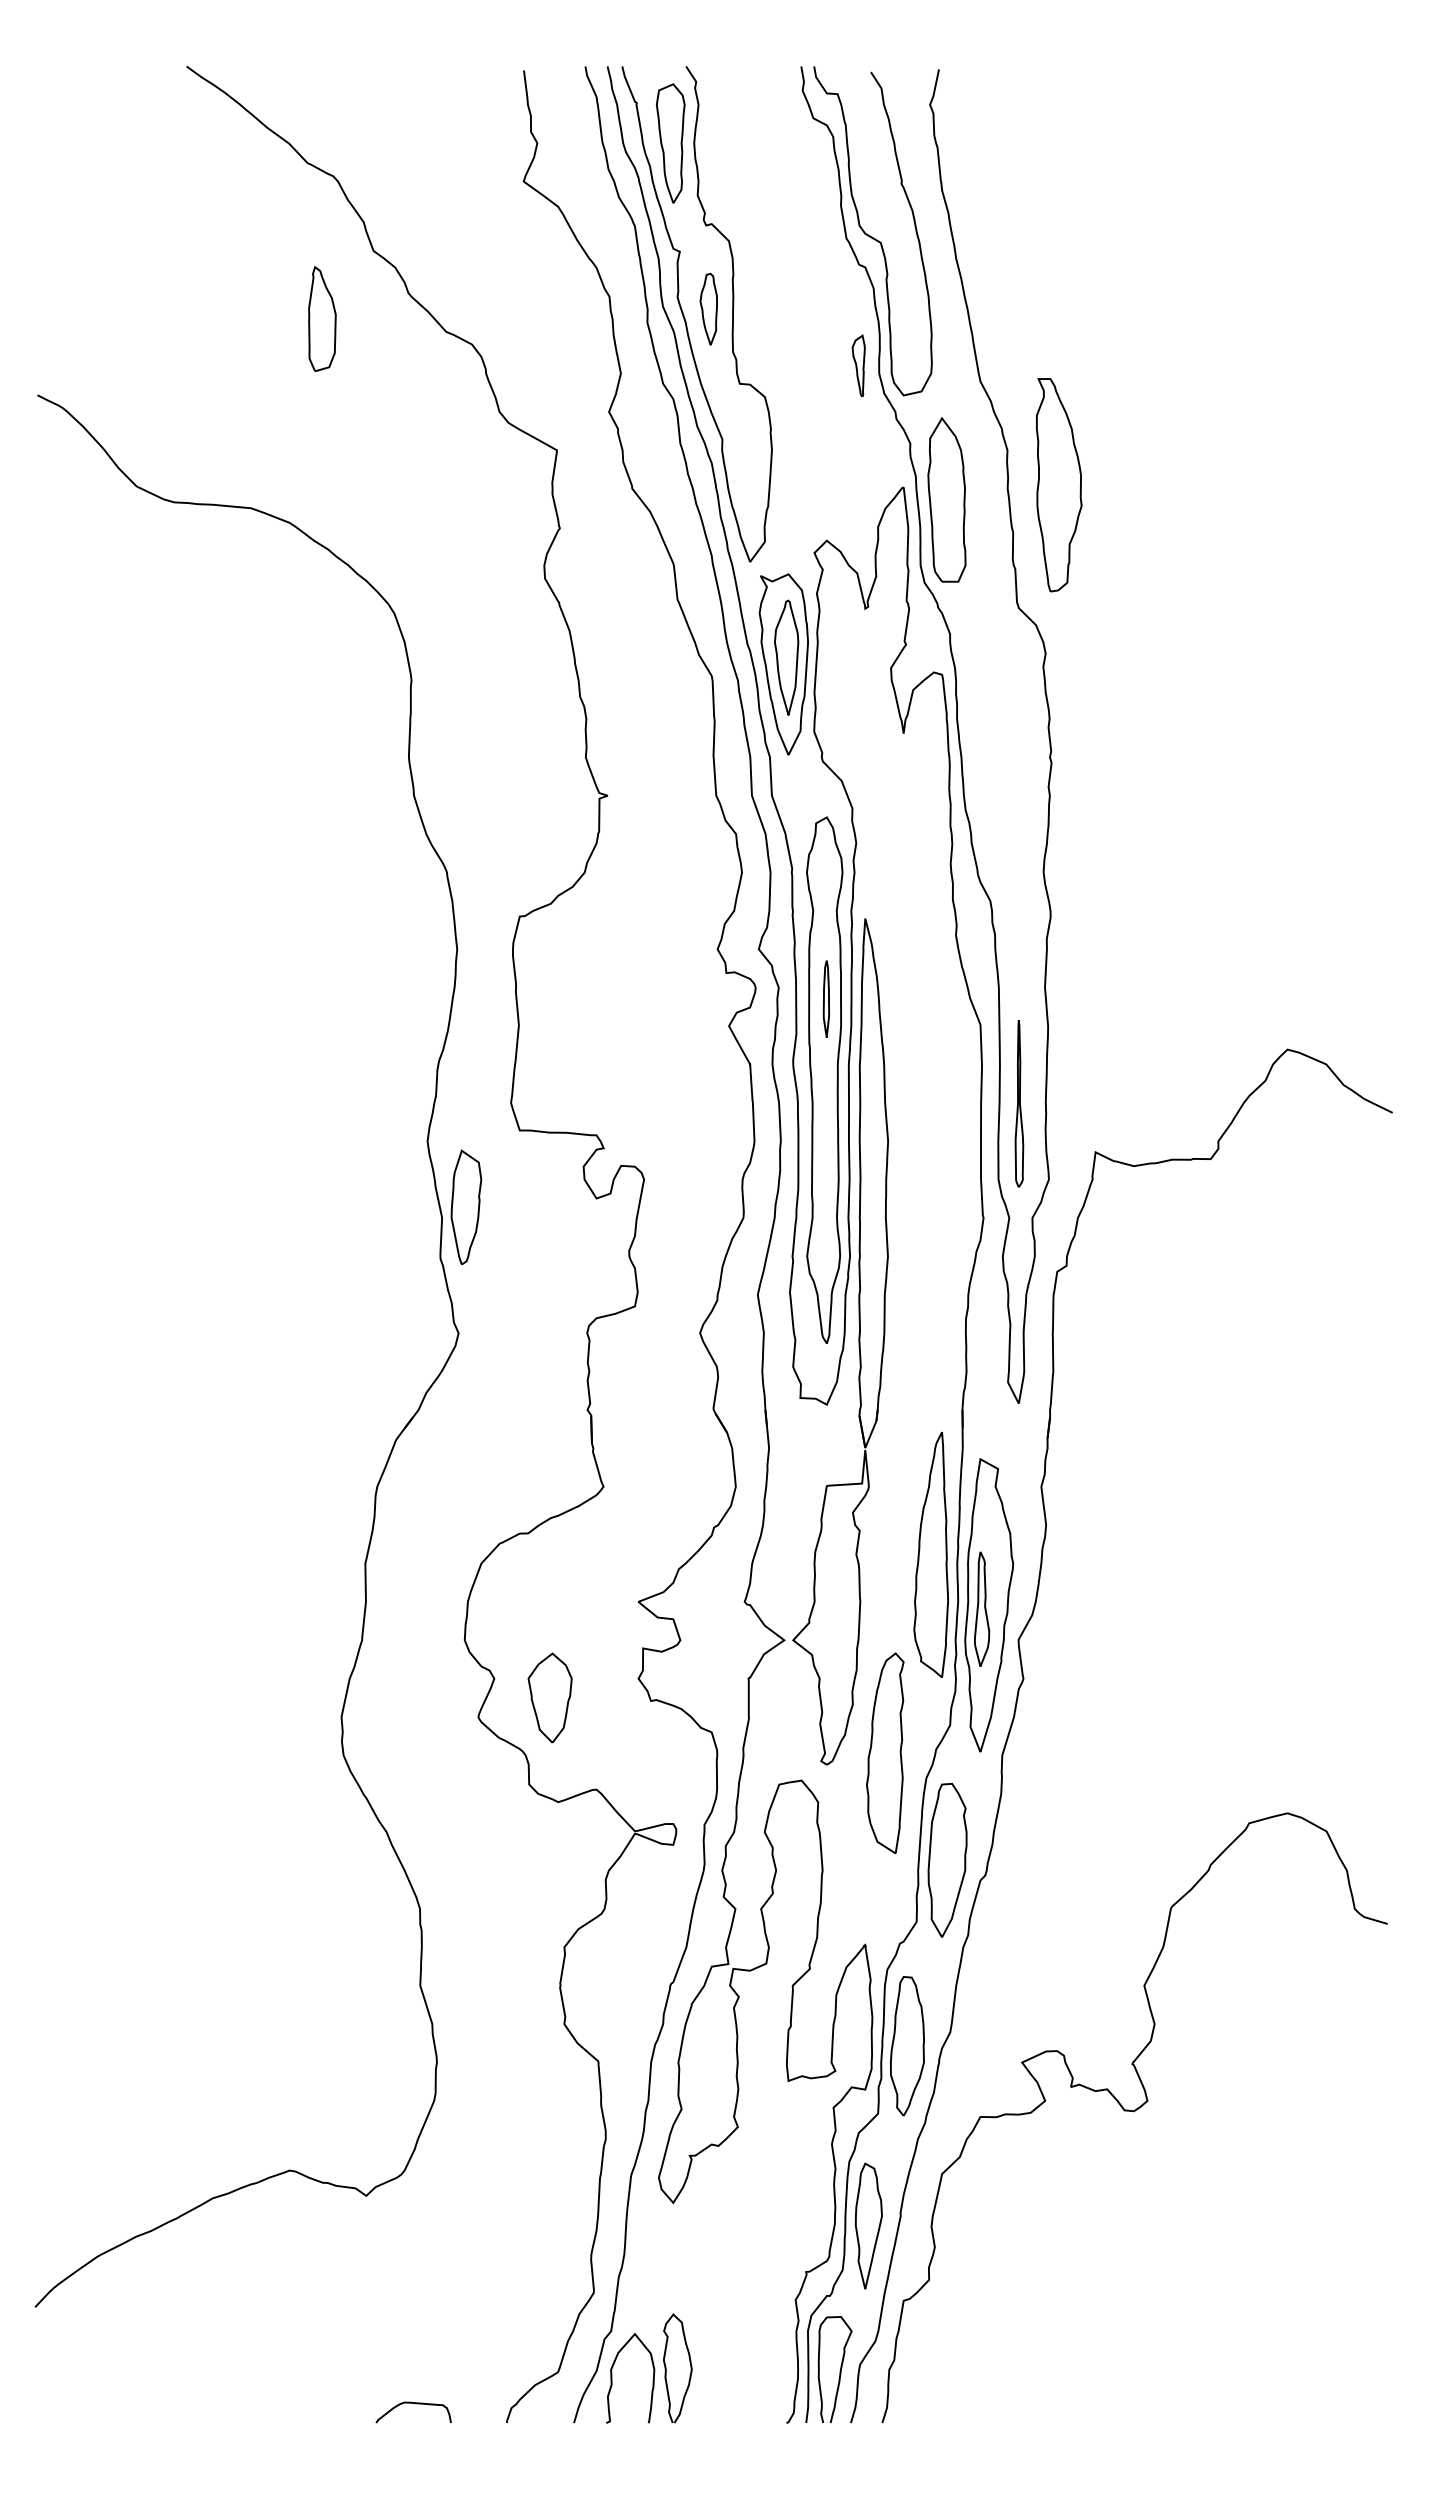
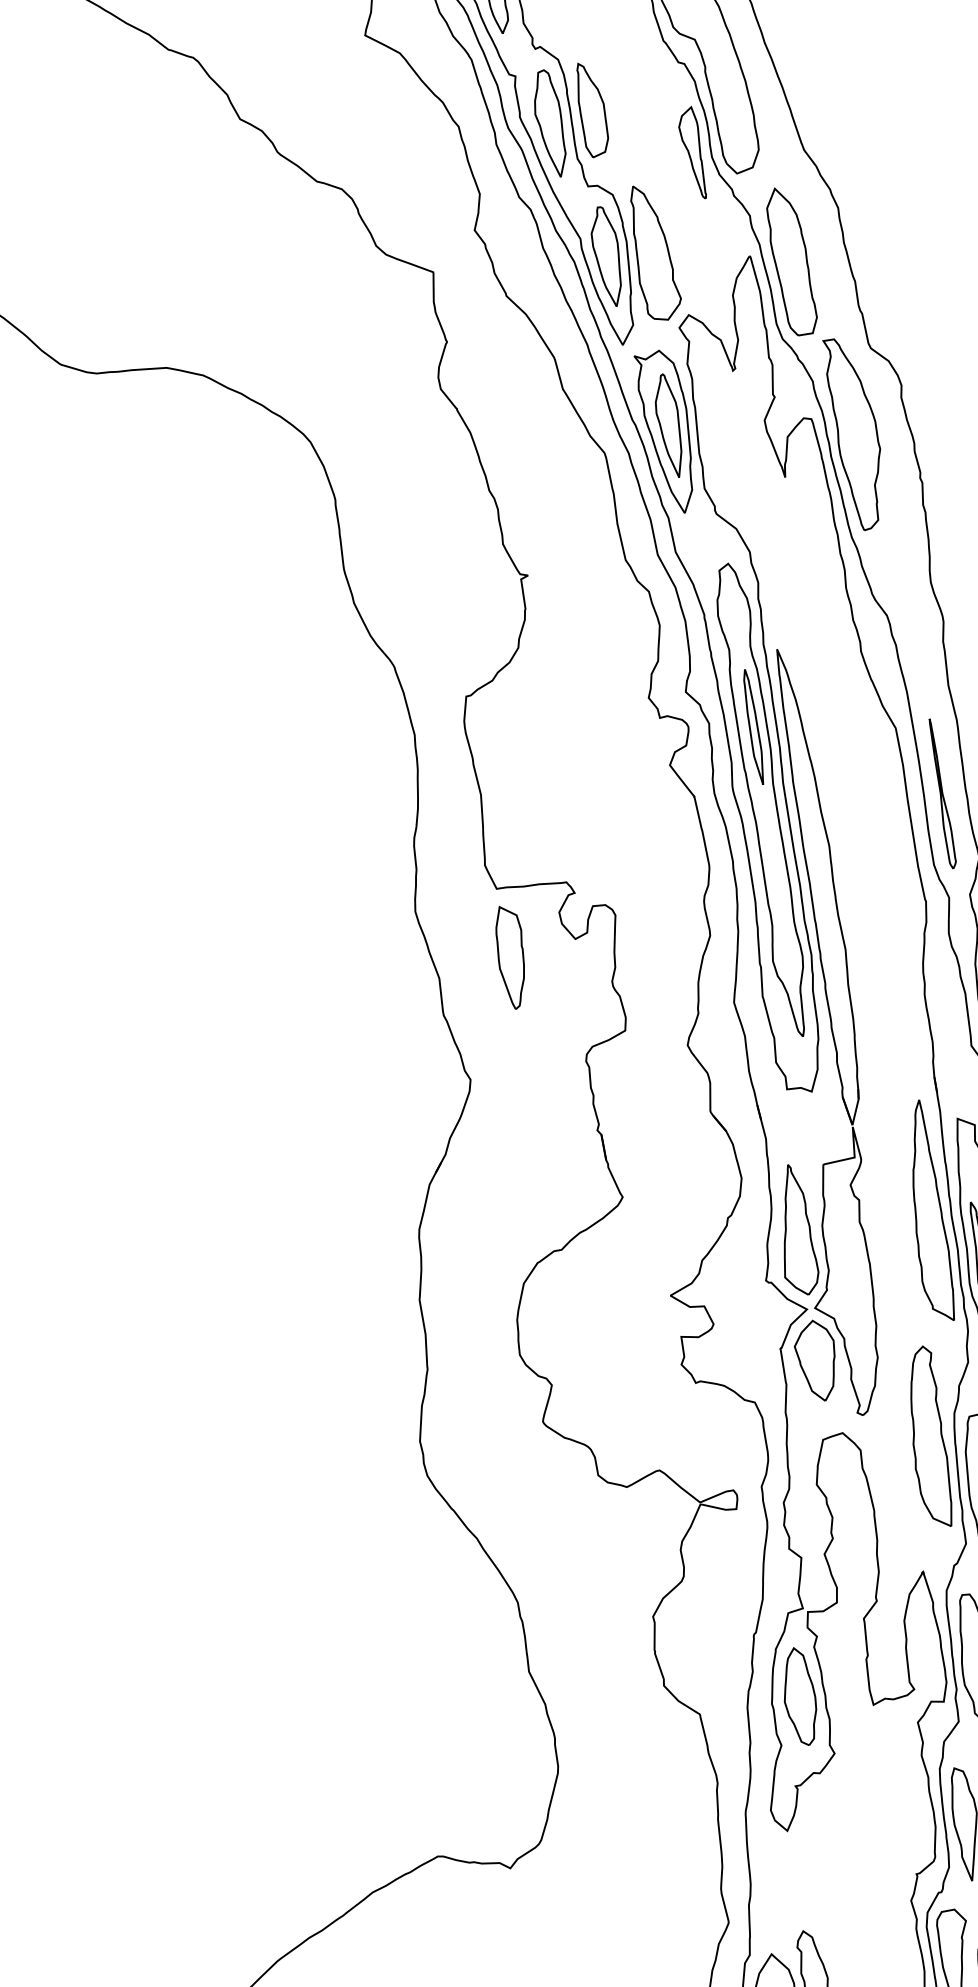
part: (708, 309) -> (549, 124), size x1.67
part: (322, 318) -> (592, 109), moved
part: (858, 365) -> (692, 153), size x1.67
part: (748, 463) -> (607, 256), added
part: (800, 467) -> (654, 253), added
part: (1059, 485) -> (857, 433), moved
part: (826, 998) -> (753, 726), size x1.67
part: (466, 1206) -> (511, 956), moved
part: (784, 1552) -> (794, 1230), added
part: (549, 1697) -> (816, 1360), moved
part: (885, 1752) -> (927, 1436), moved
part: (709, 2059) -> (799, 1696), added

